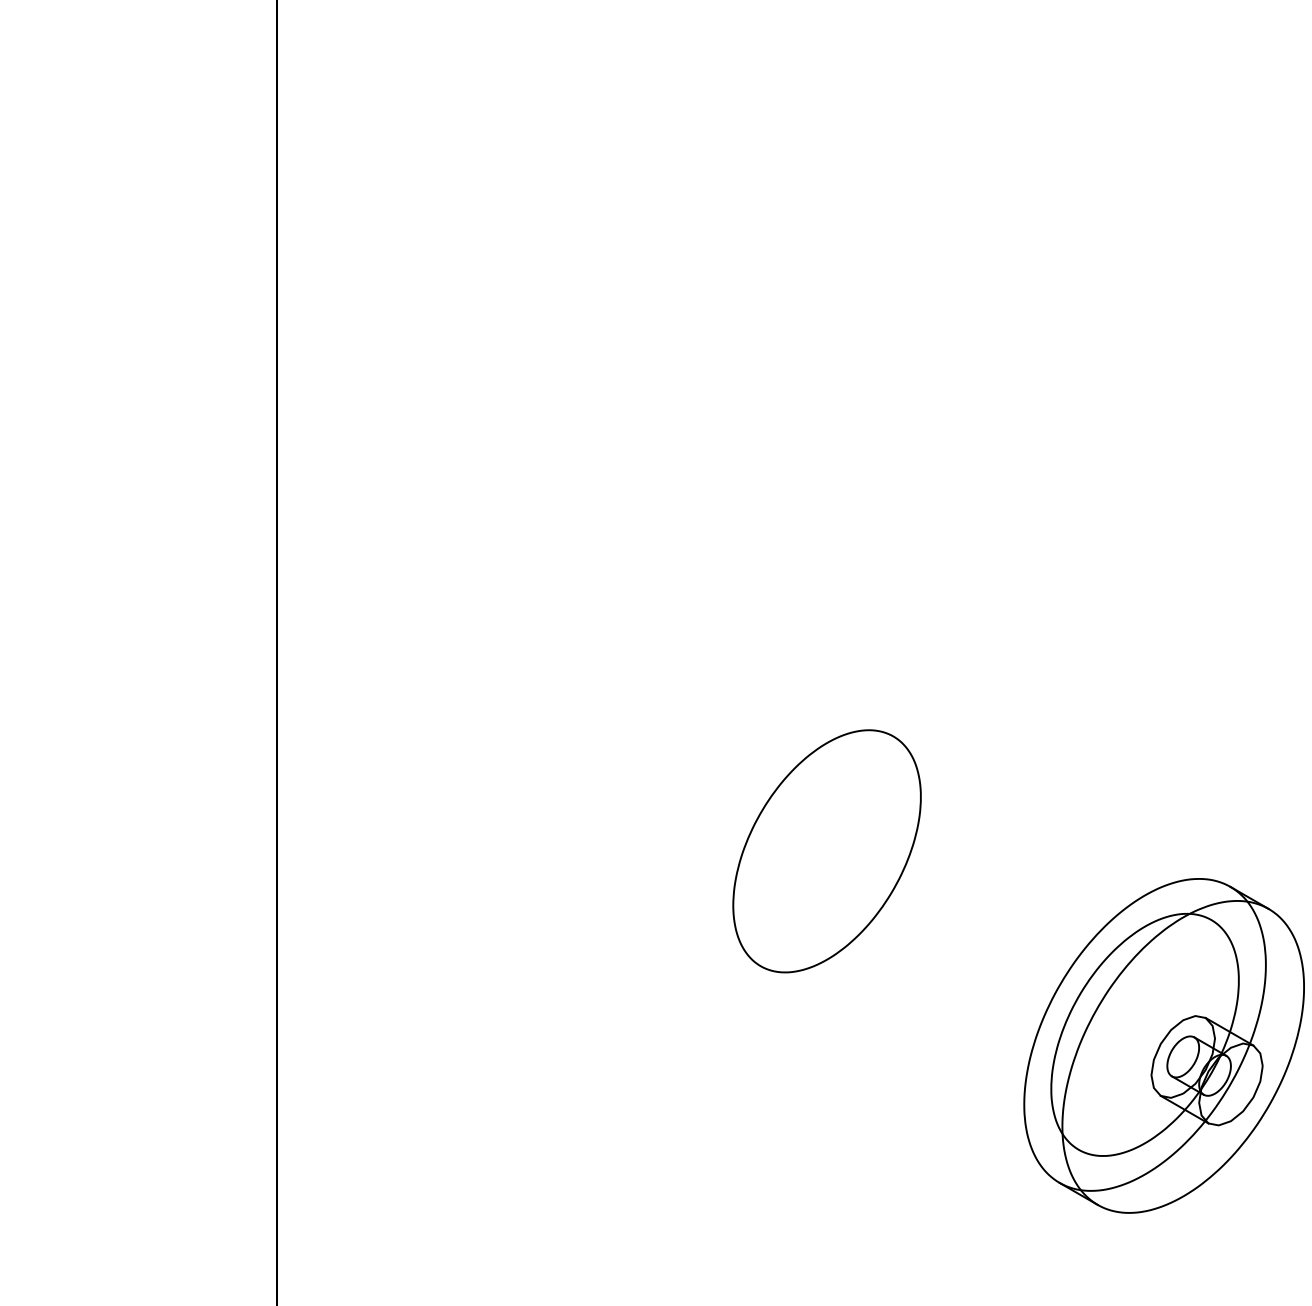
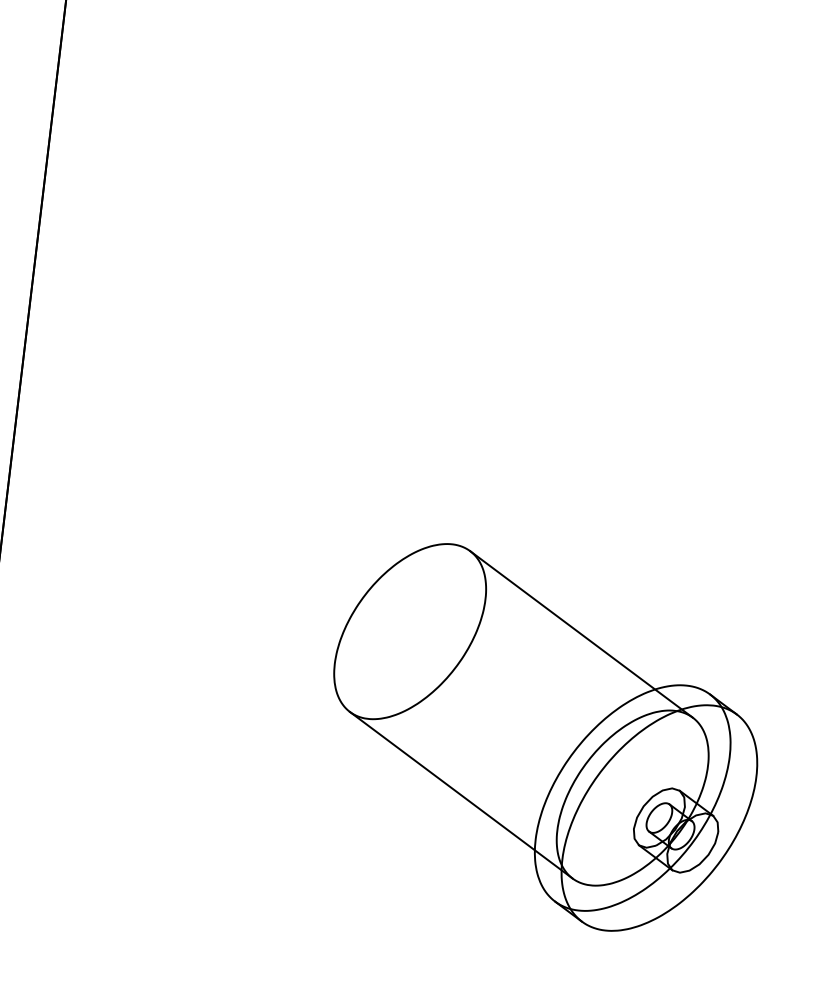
line: (1052, 828) -> (581, 634), added
line: (919, 1057) -> (461, 794), added

